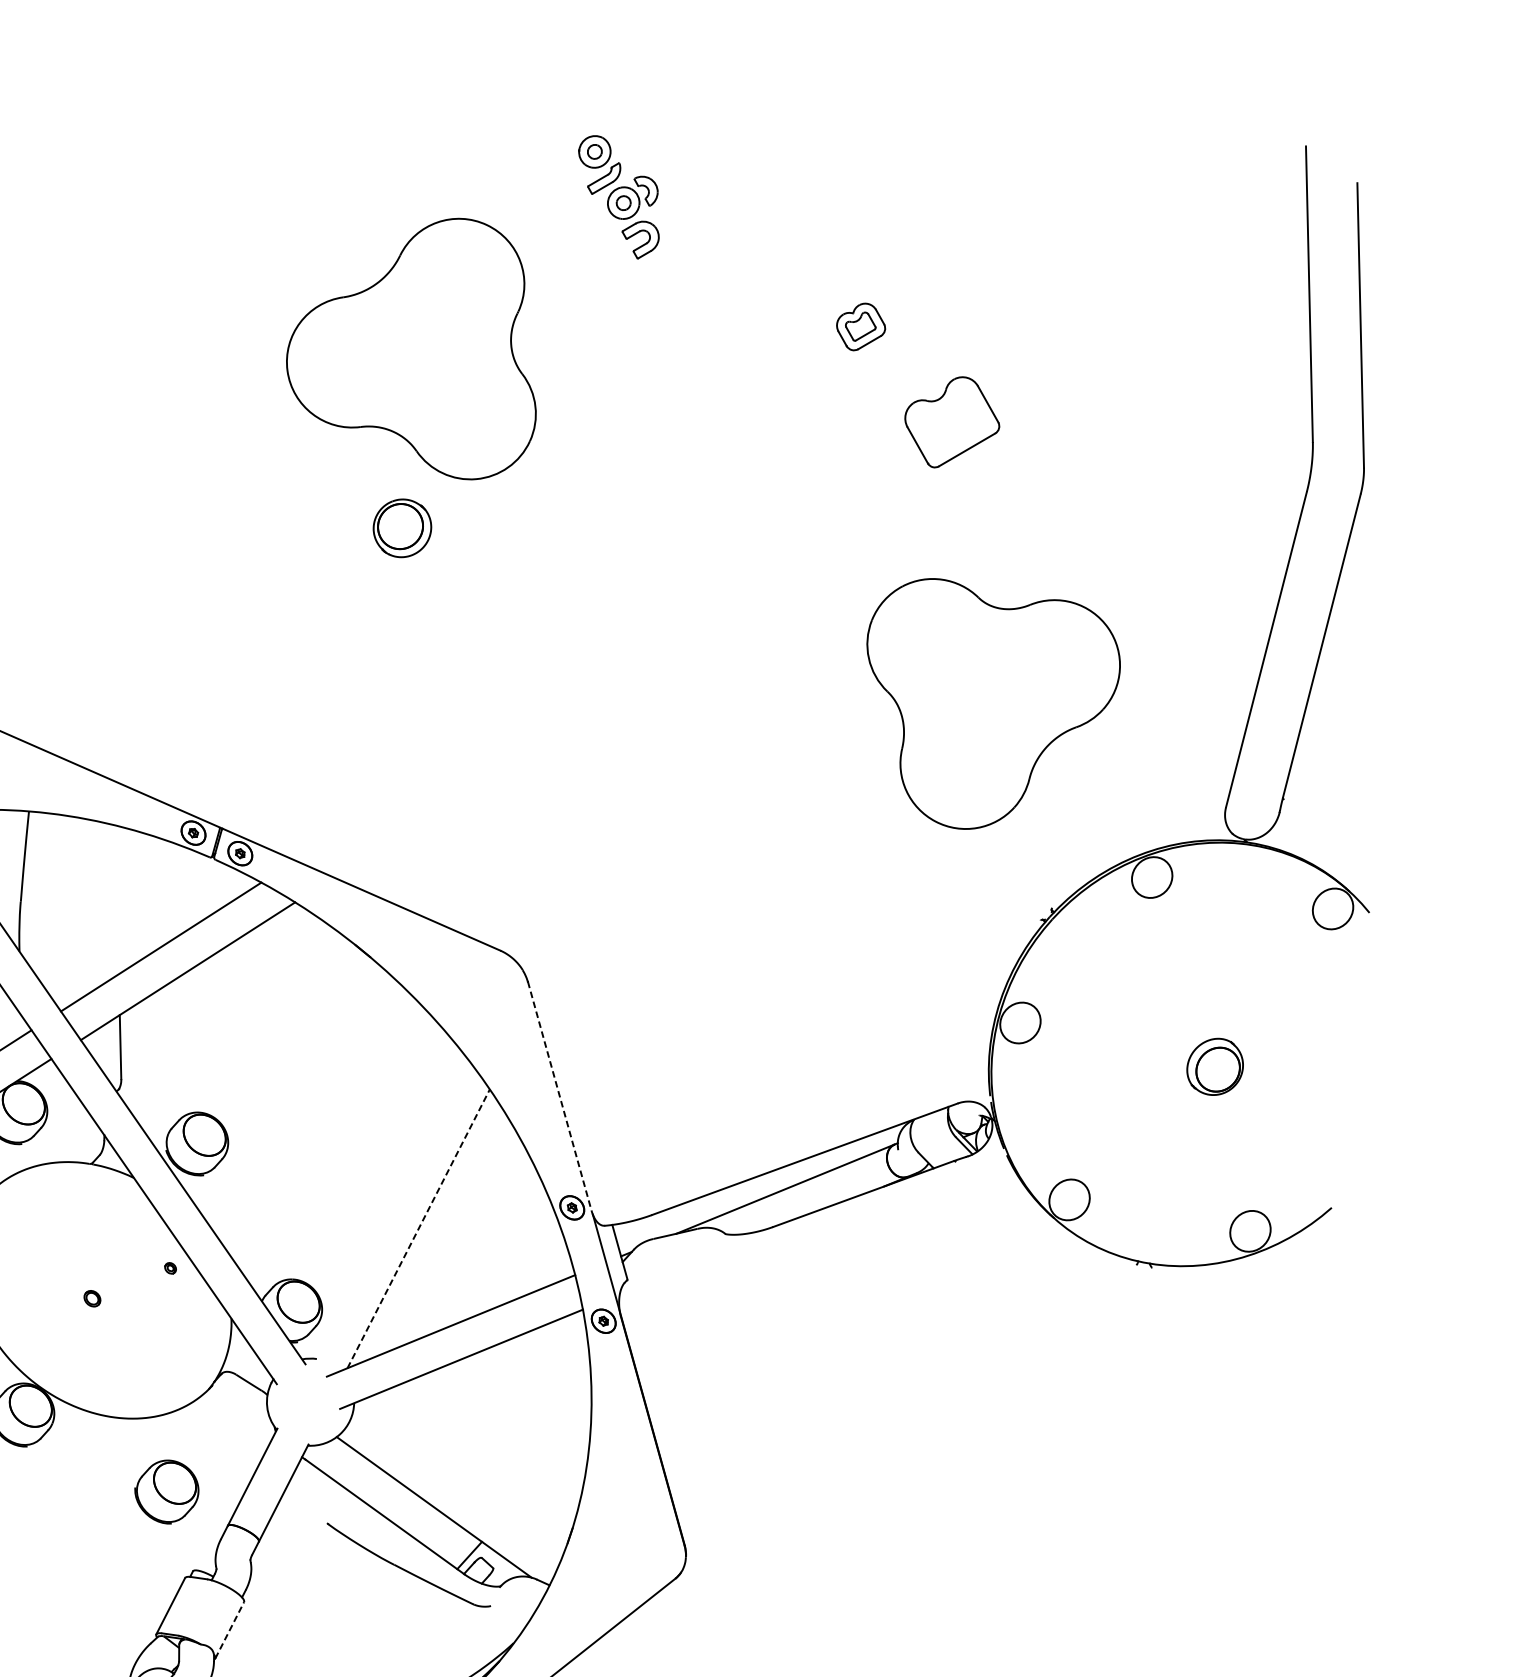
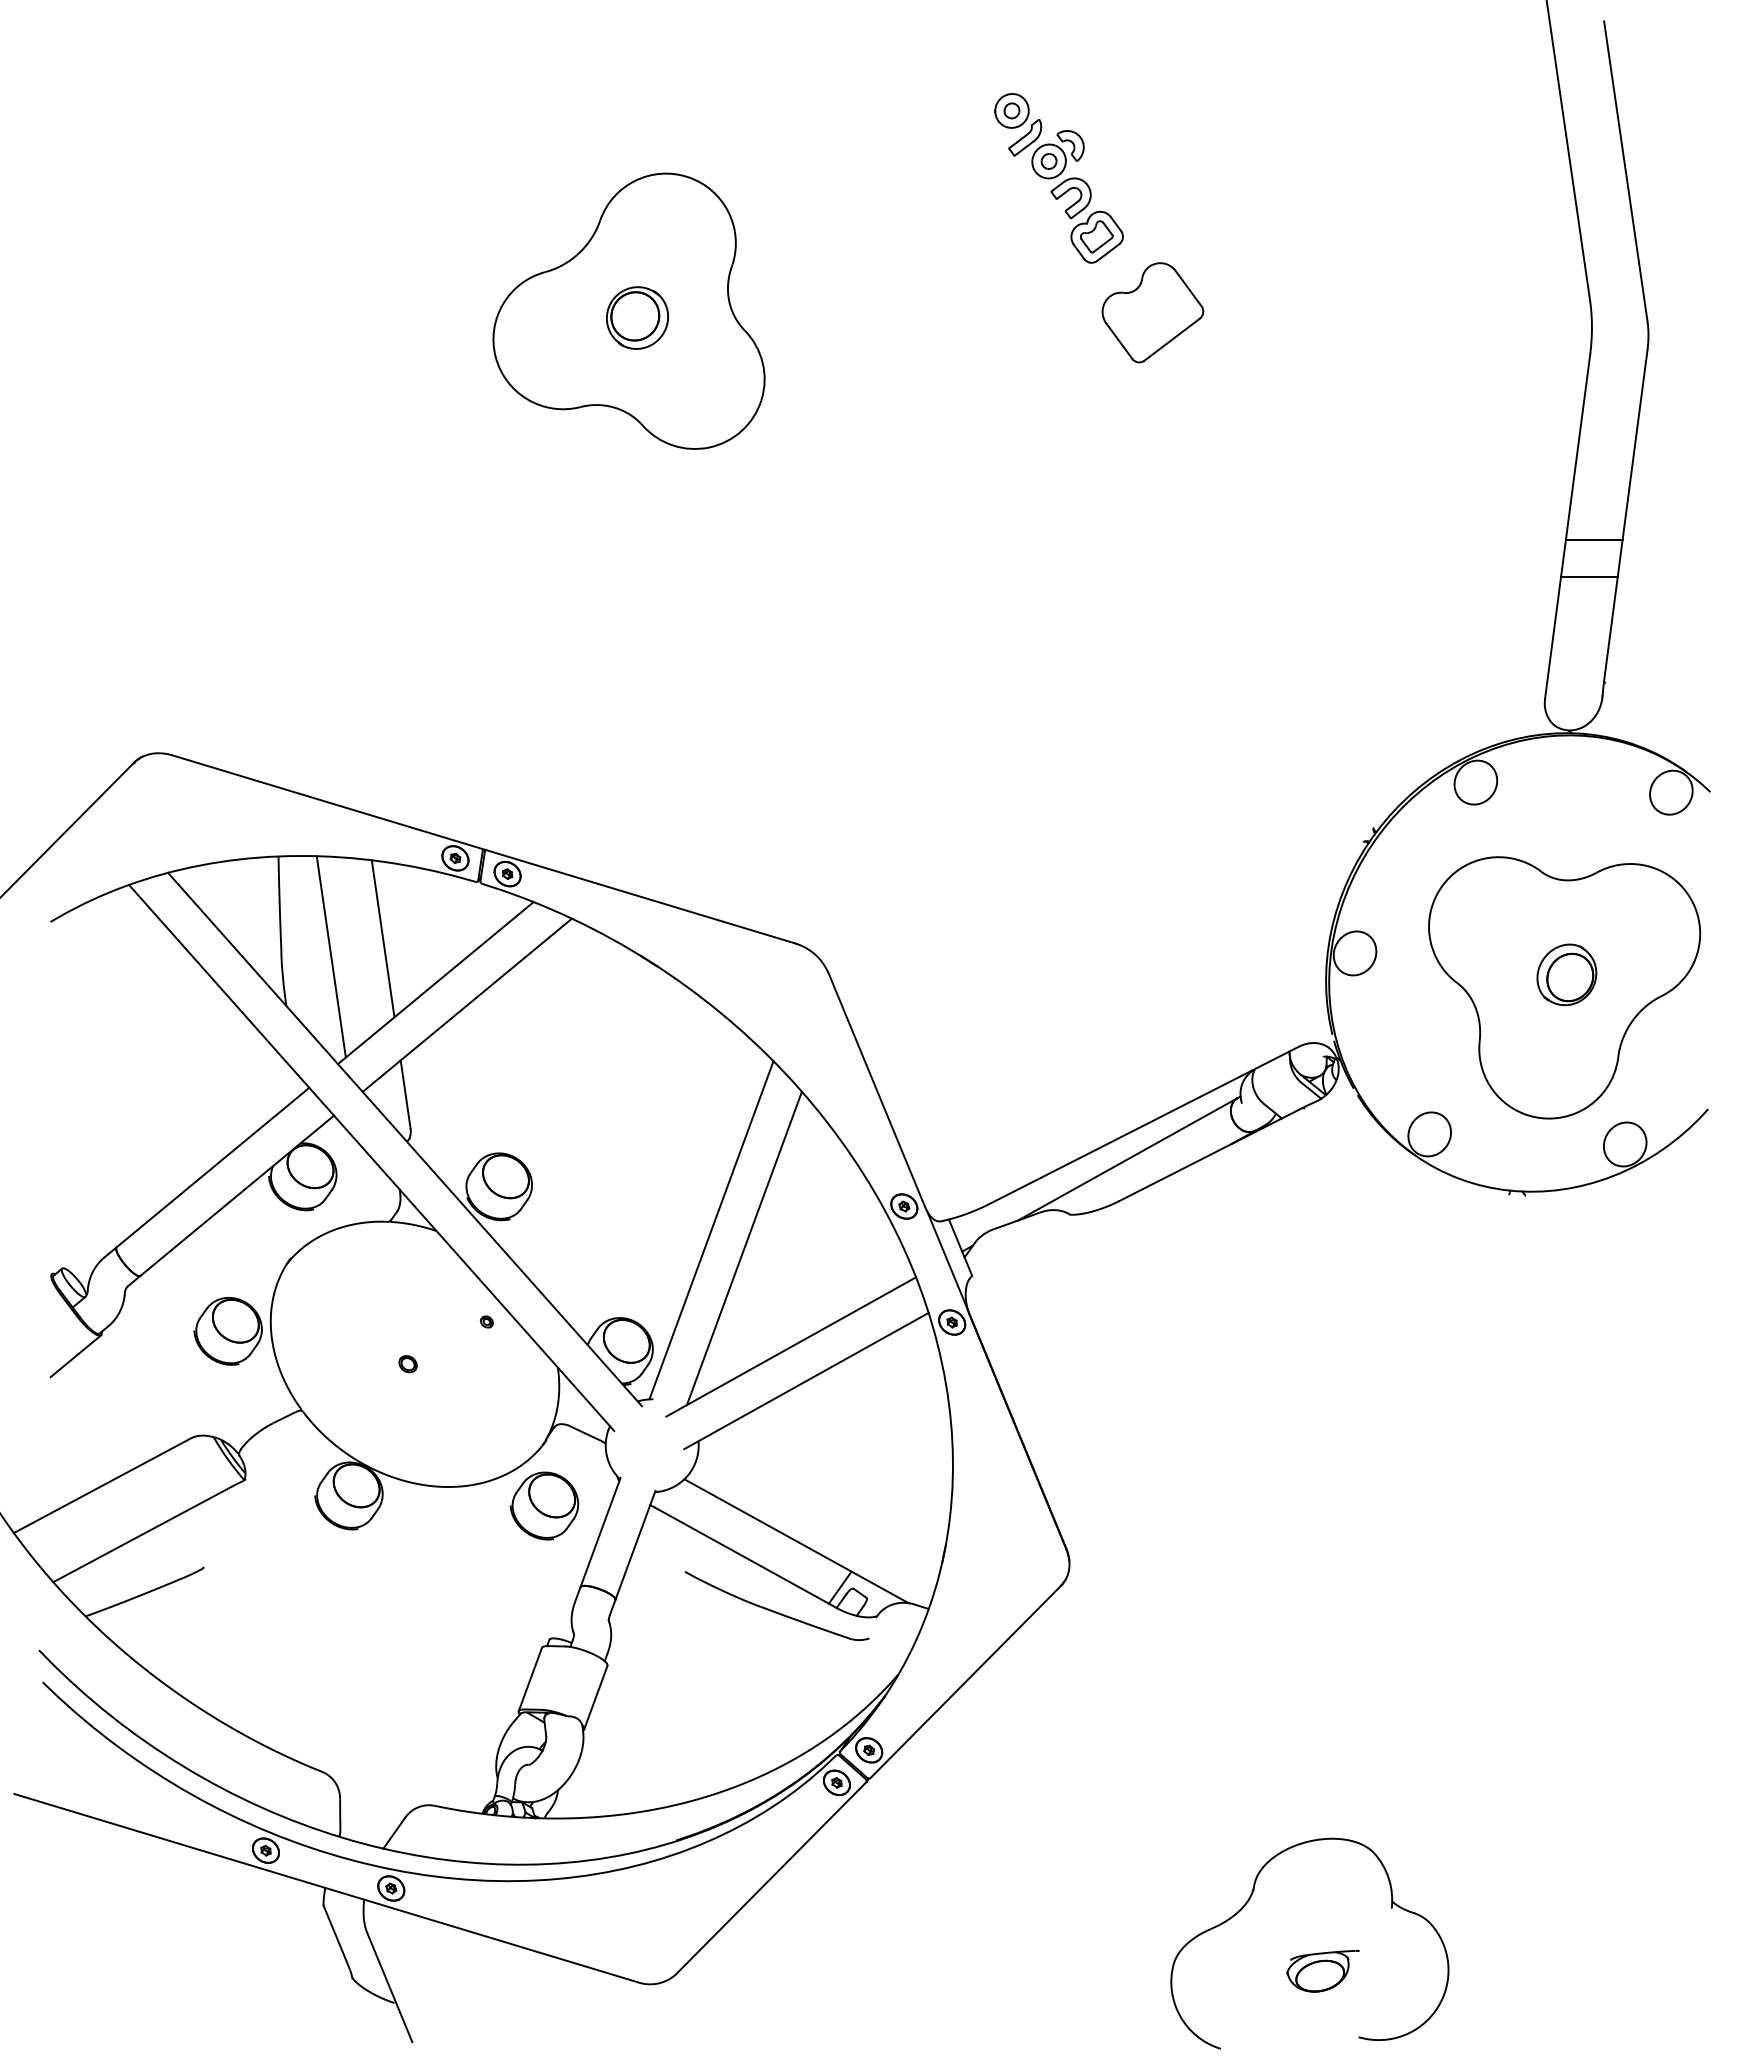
part: (618, 197) -> (1042, 156), moved
part: (951, 422) -> (1152, 312), moved
part: (402, 527) -> (637, 317), moved
line: (1289, 664) -> (1593, 539), added
line: (1281, 699) -> (1589, 577), added
part: (987, 708) -> (1564, 987), moved
line: (116, 899) -> (382, 938), added
line: (66, 910) -> (330, 956), added
line: (559, 1095) -> (876, 1089), dashed -> solid
line: (390, 1208) -> (711, 1230), added
line: (418, 1228) -> (744, 1248), dashed -> solid
part: (166, 1491) -> (544, 1505), moved
line: (229, 1630) -> (595, 1697), dashed -> solid

